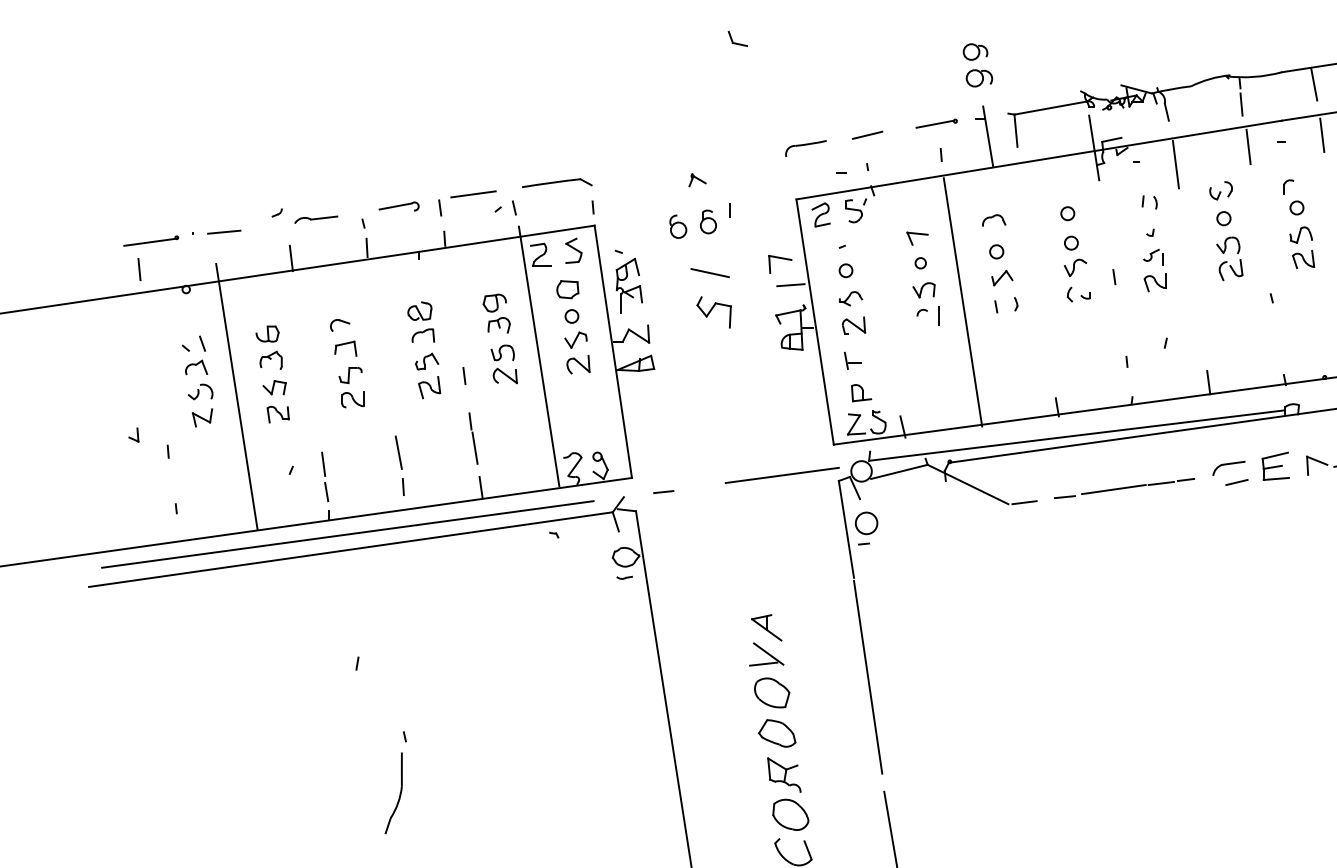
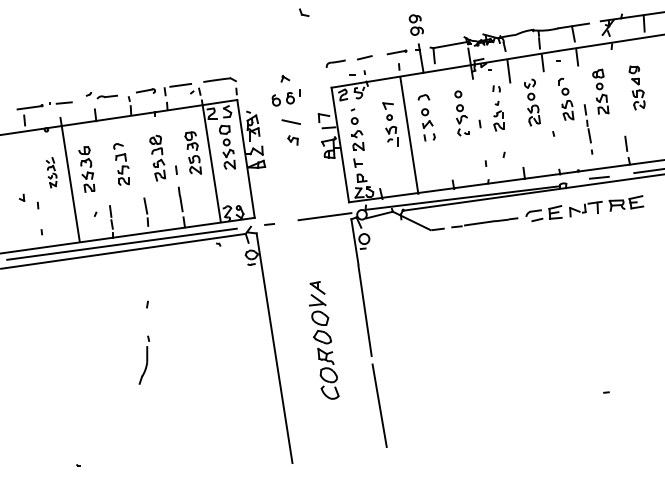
part: (712, 312) -> (292, 140), size x0.6
part: (196, 380) -> (51, 172), size x0.7
line: (357, 663) -> (147, 304), moved

